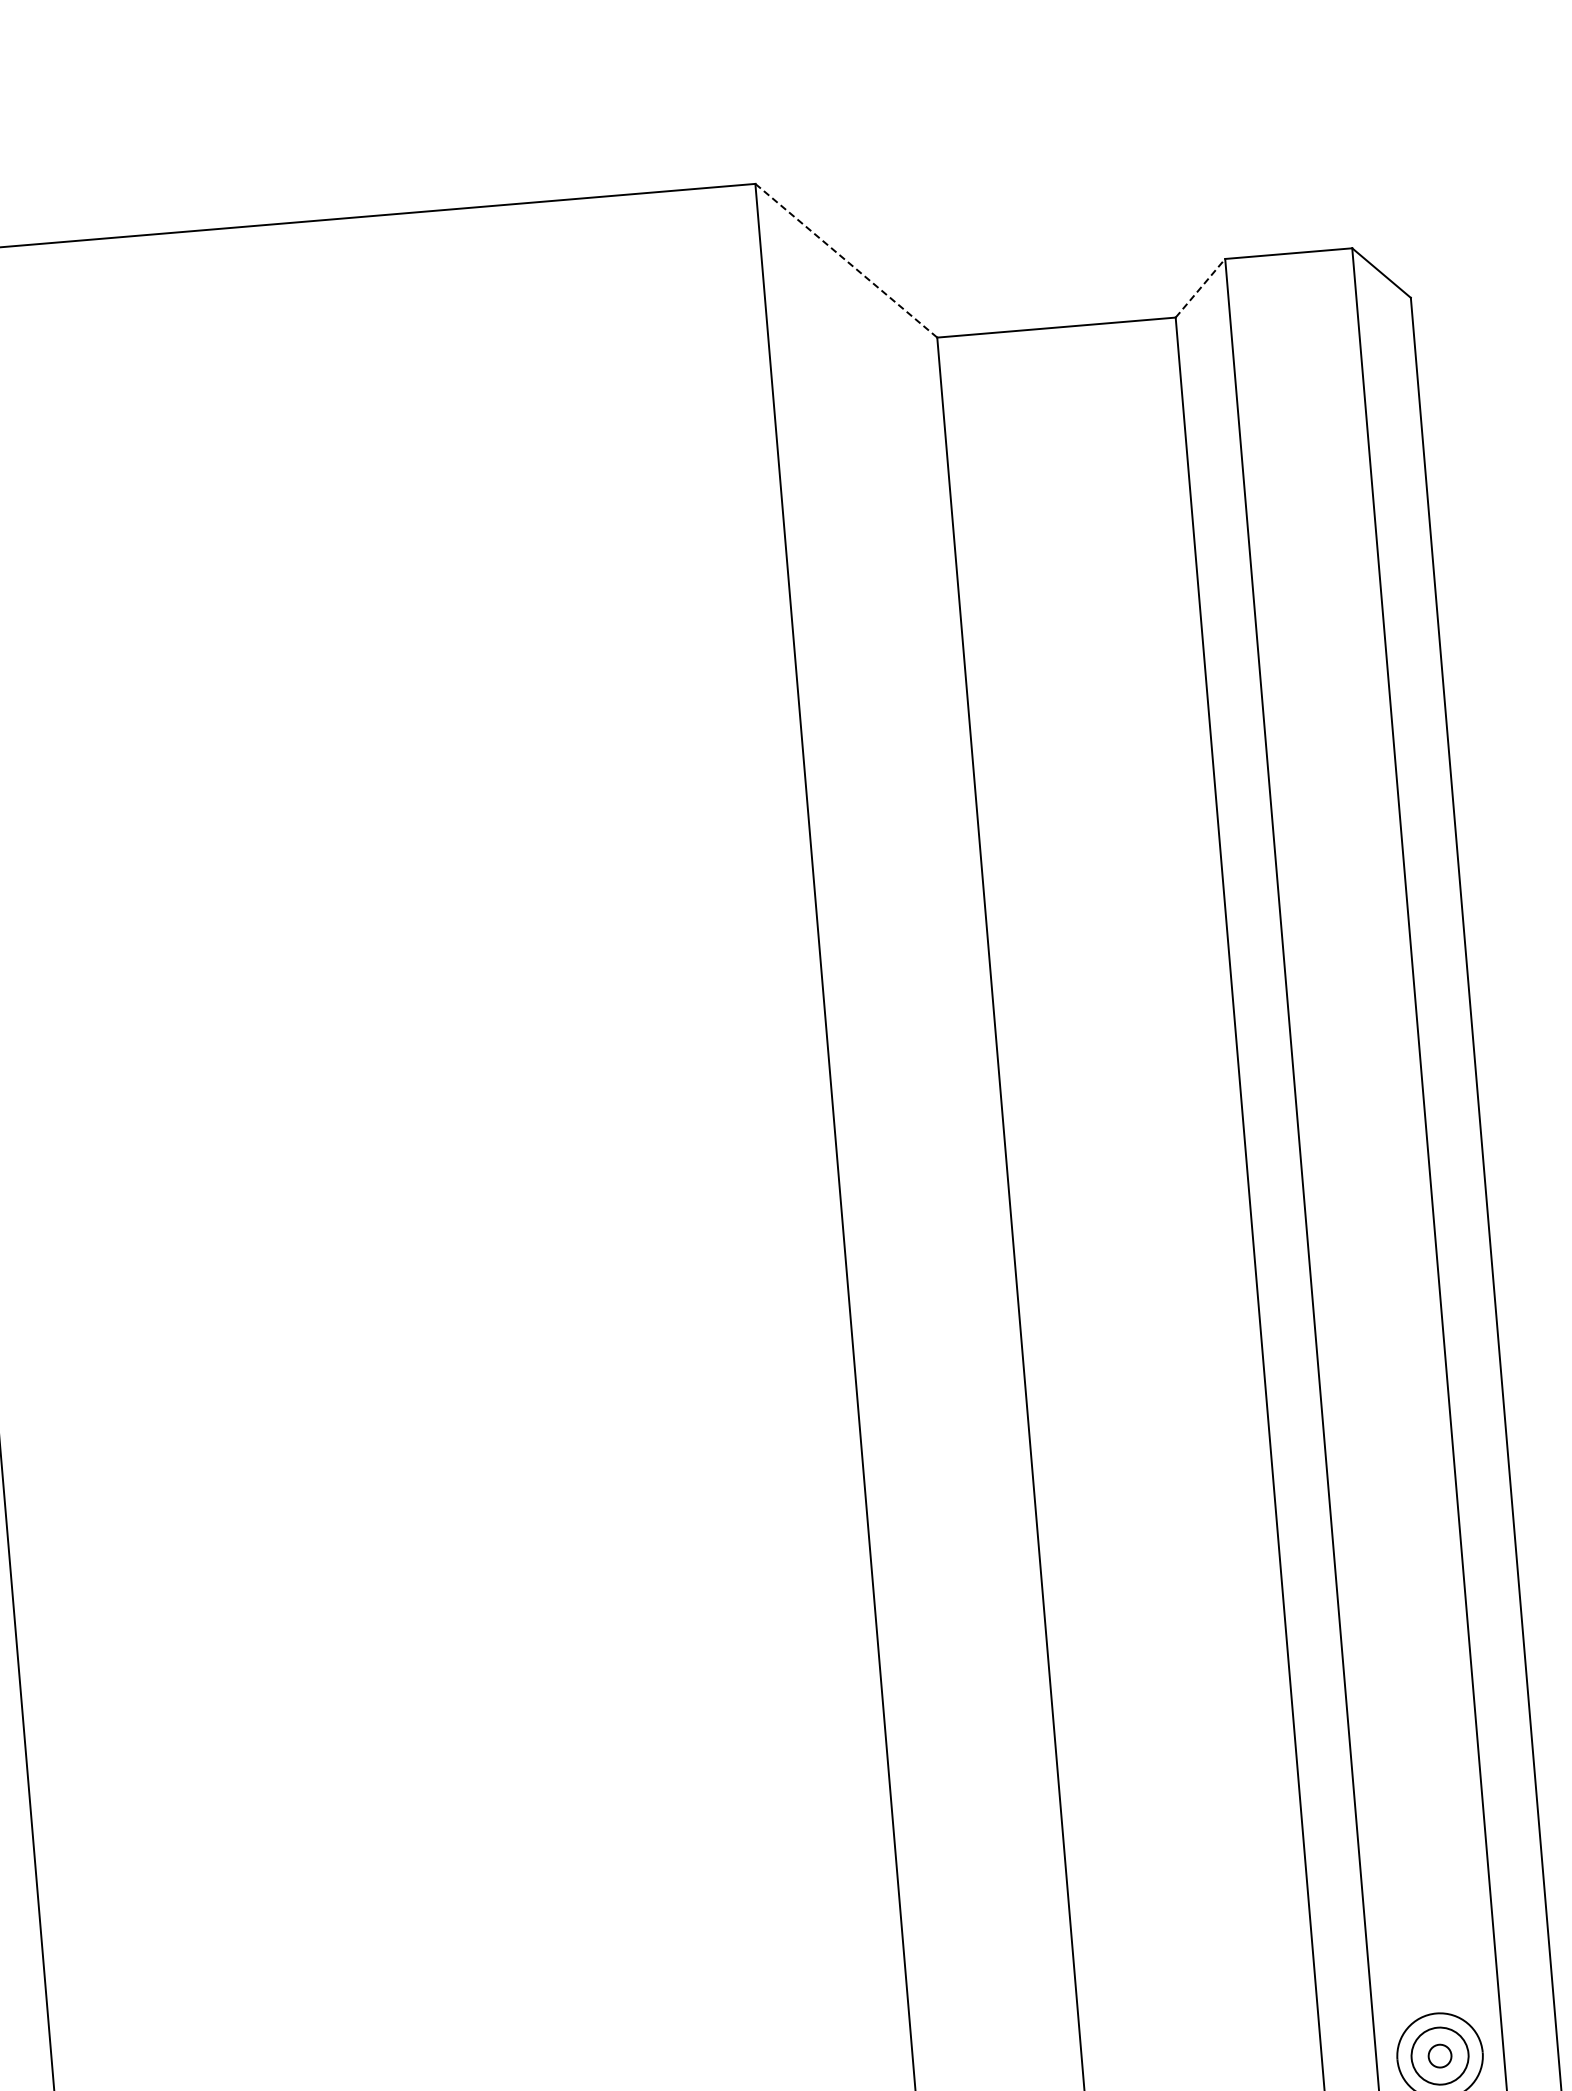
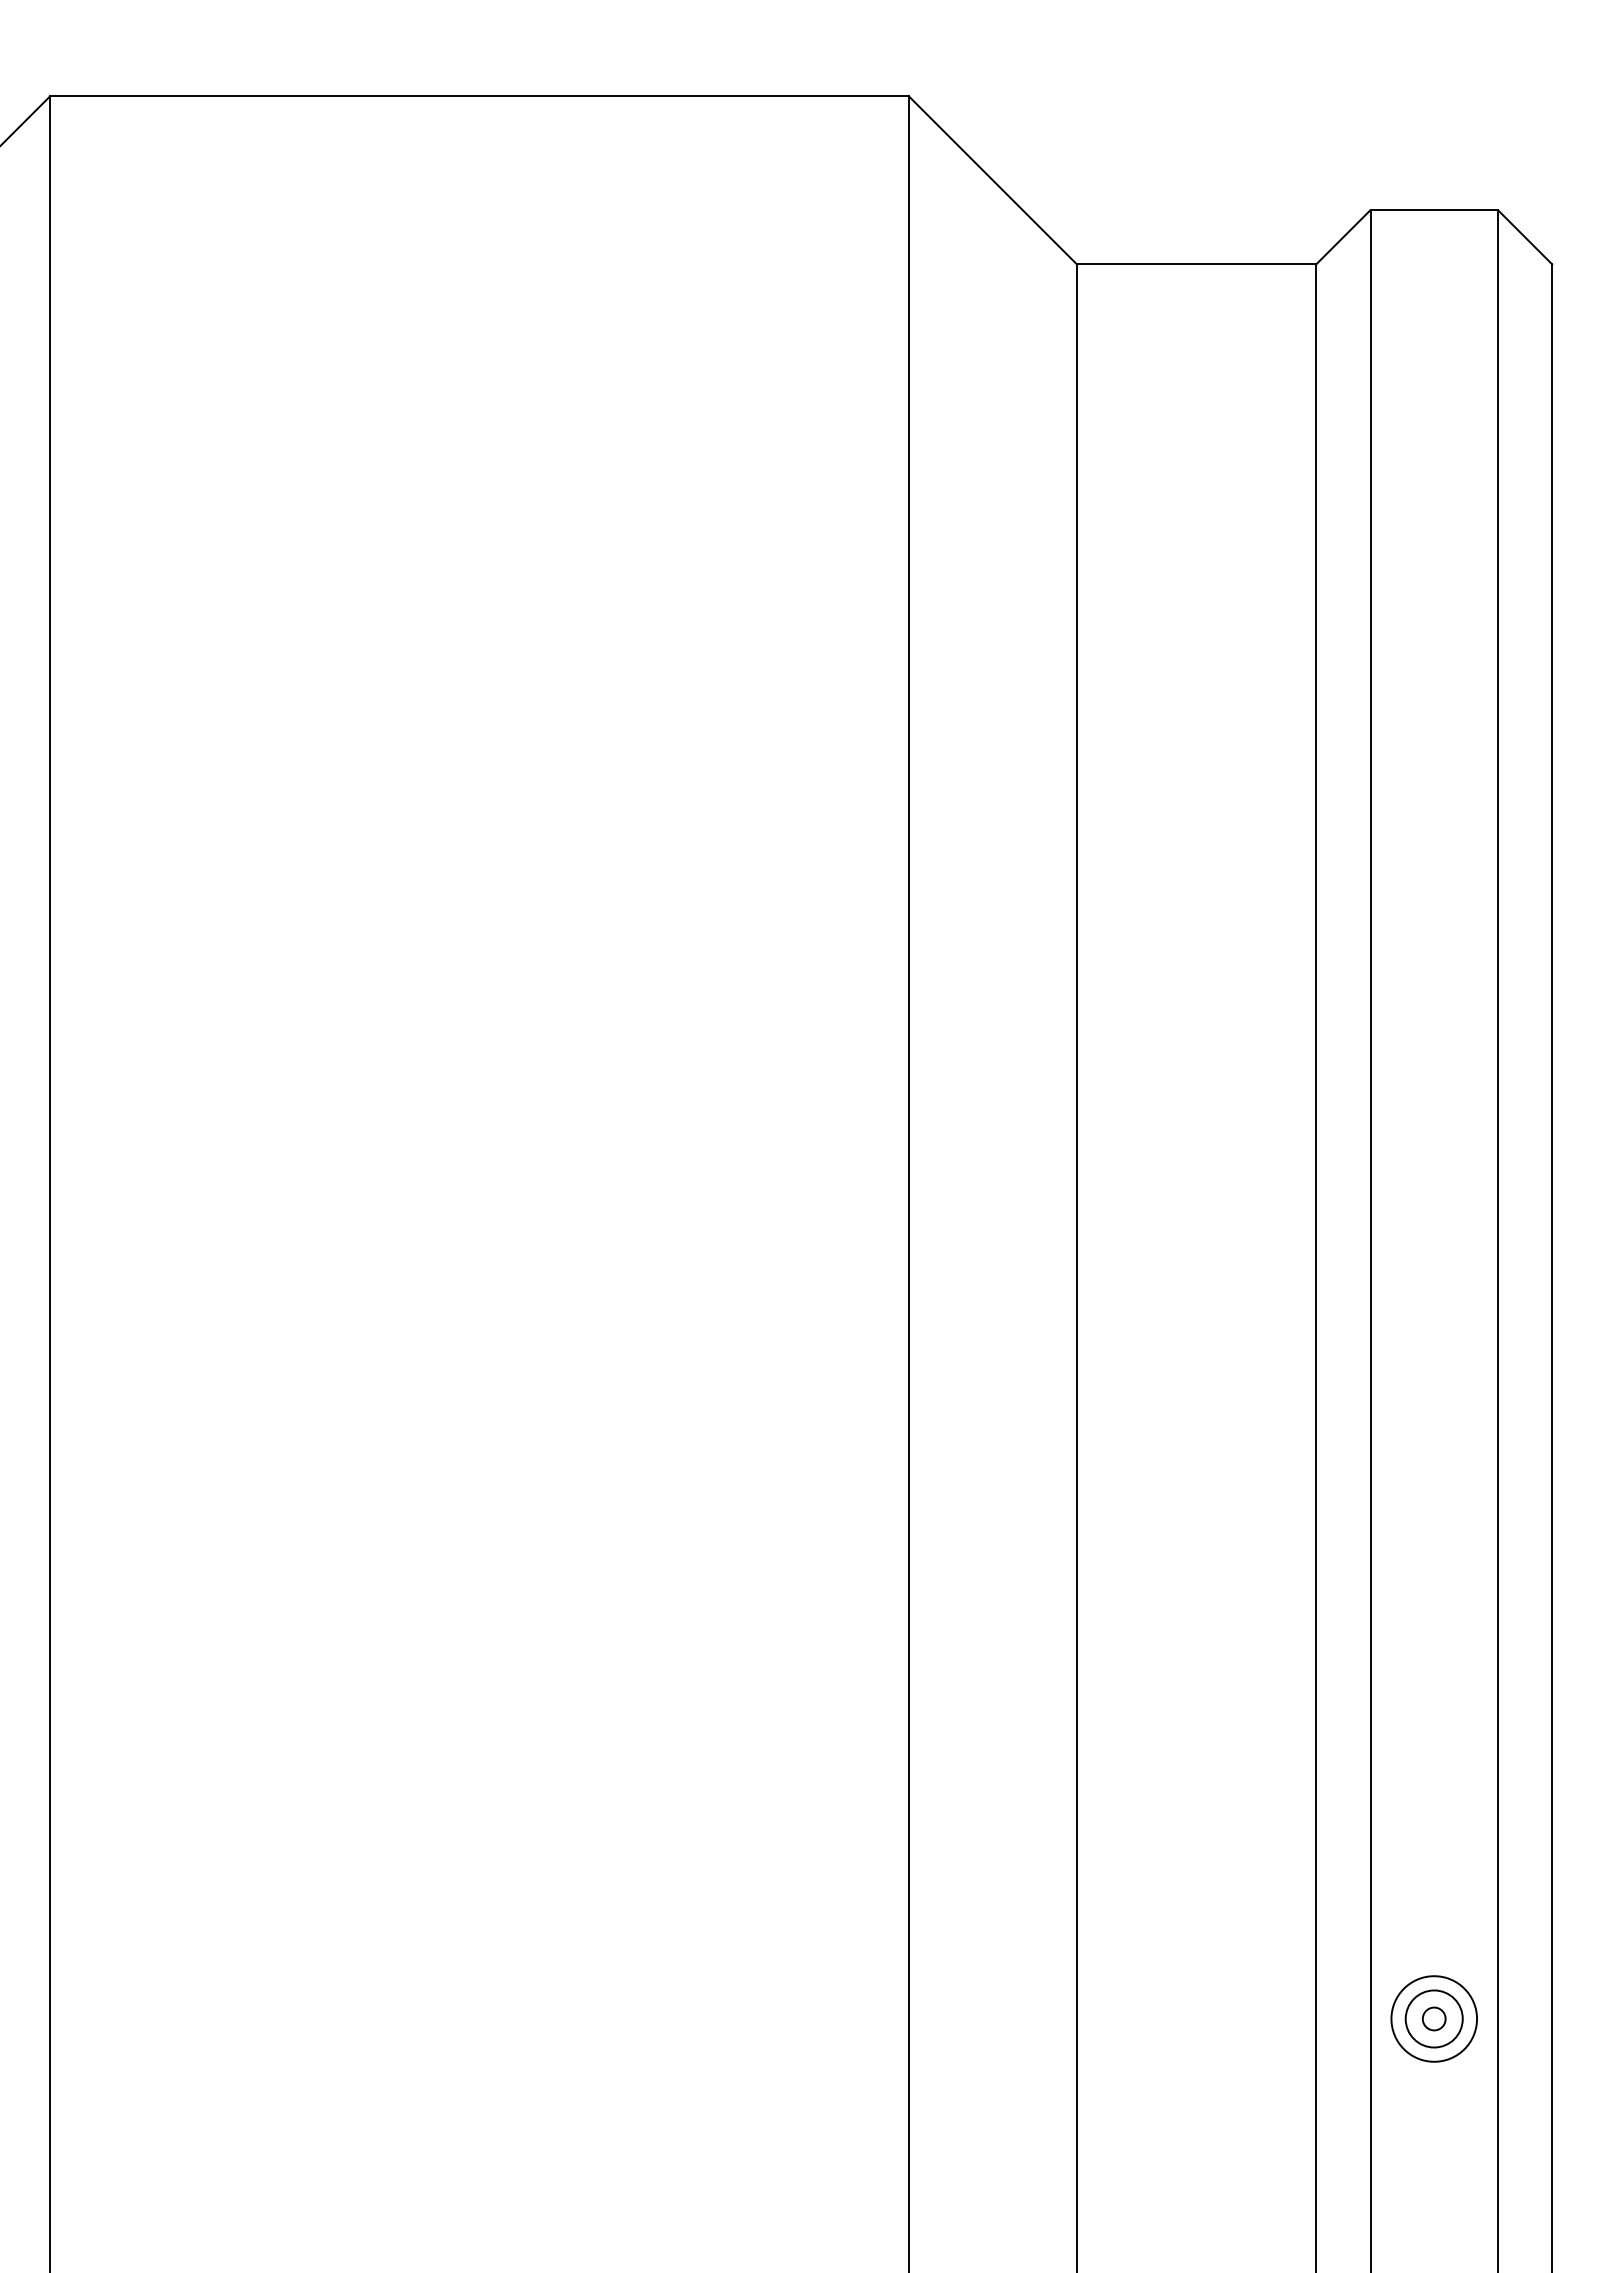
line: (845, 260) -> (992, 179), dashed -> solid
line: (1200, 287) -> (1343, 236), dashed -> solid

